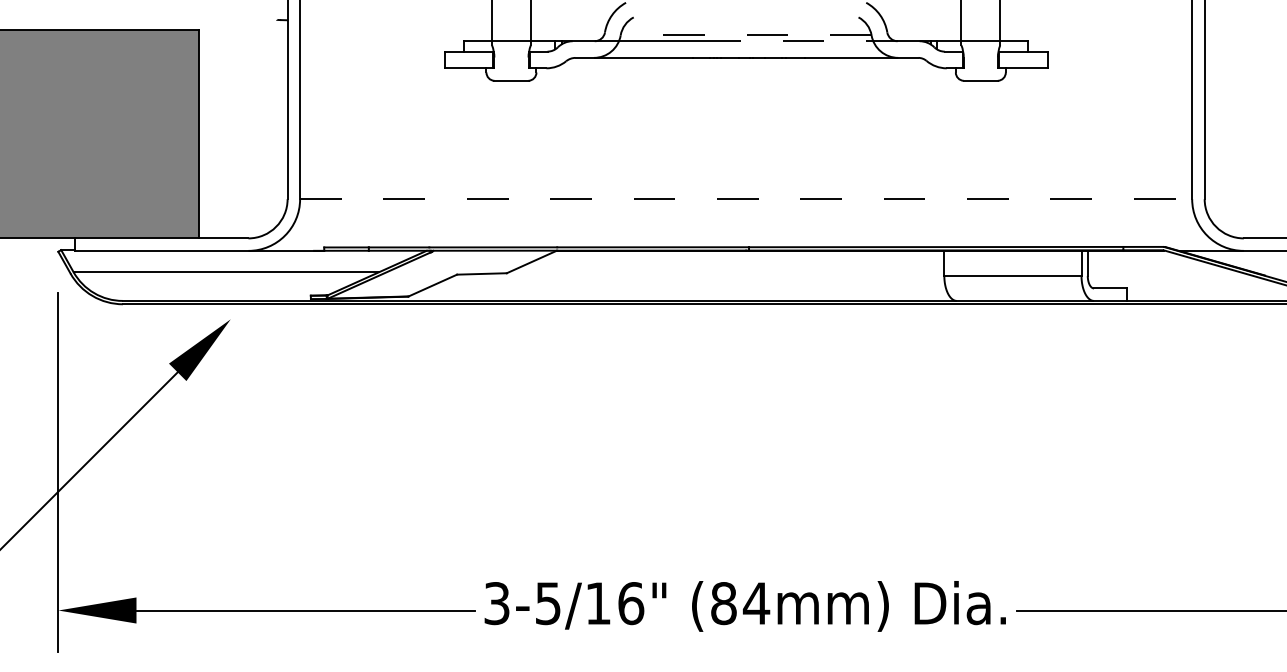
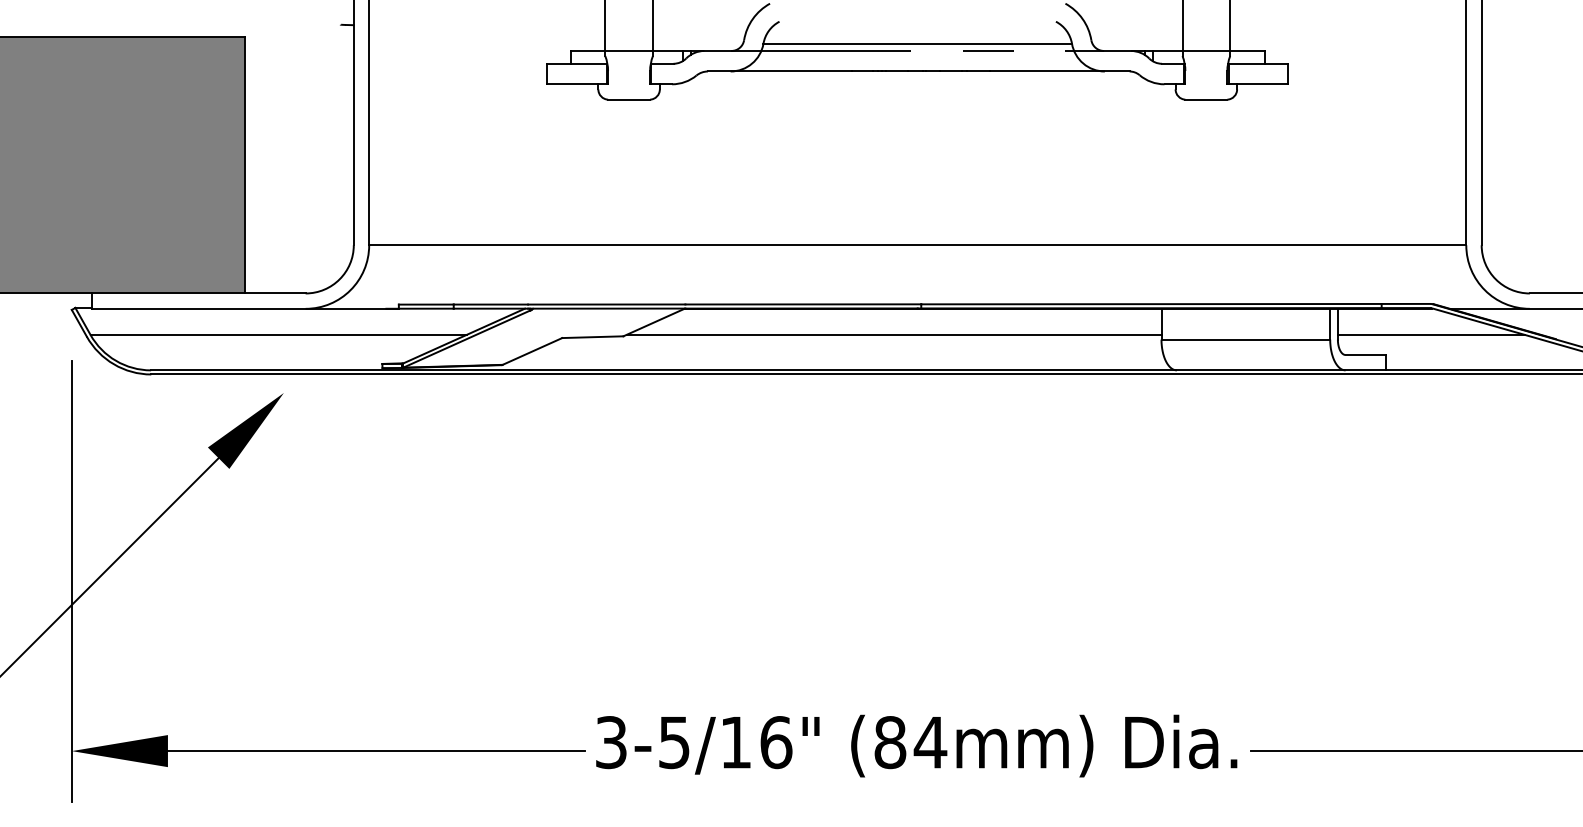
line: (745, 35) -> (917, 43), dashed -> solid
line: (745, 199) -> (917, 245), dashed -> solid
line: (726, 271) -> (893, 334), added
line: (1163, 271) -> (1430, 334), added

